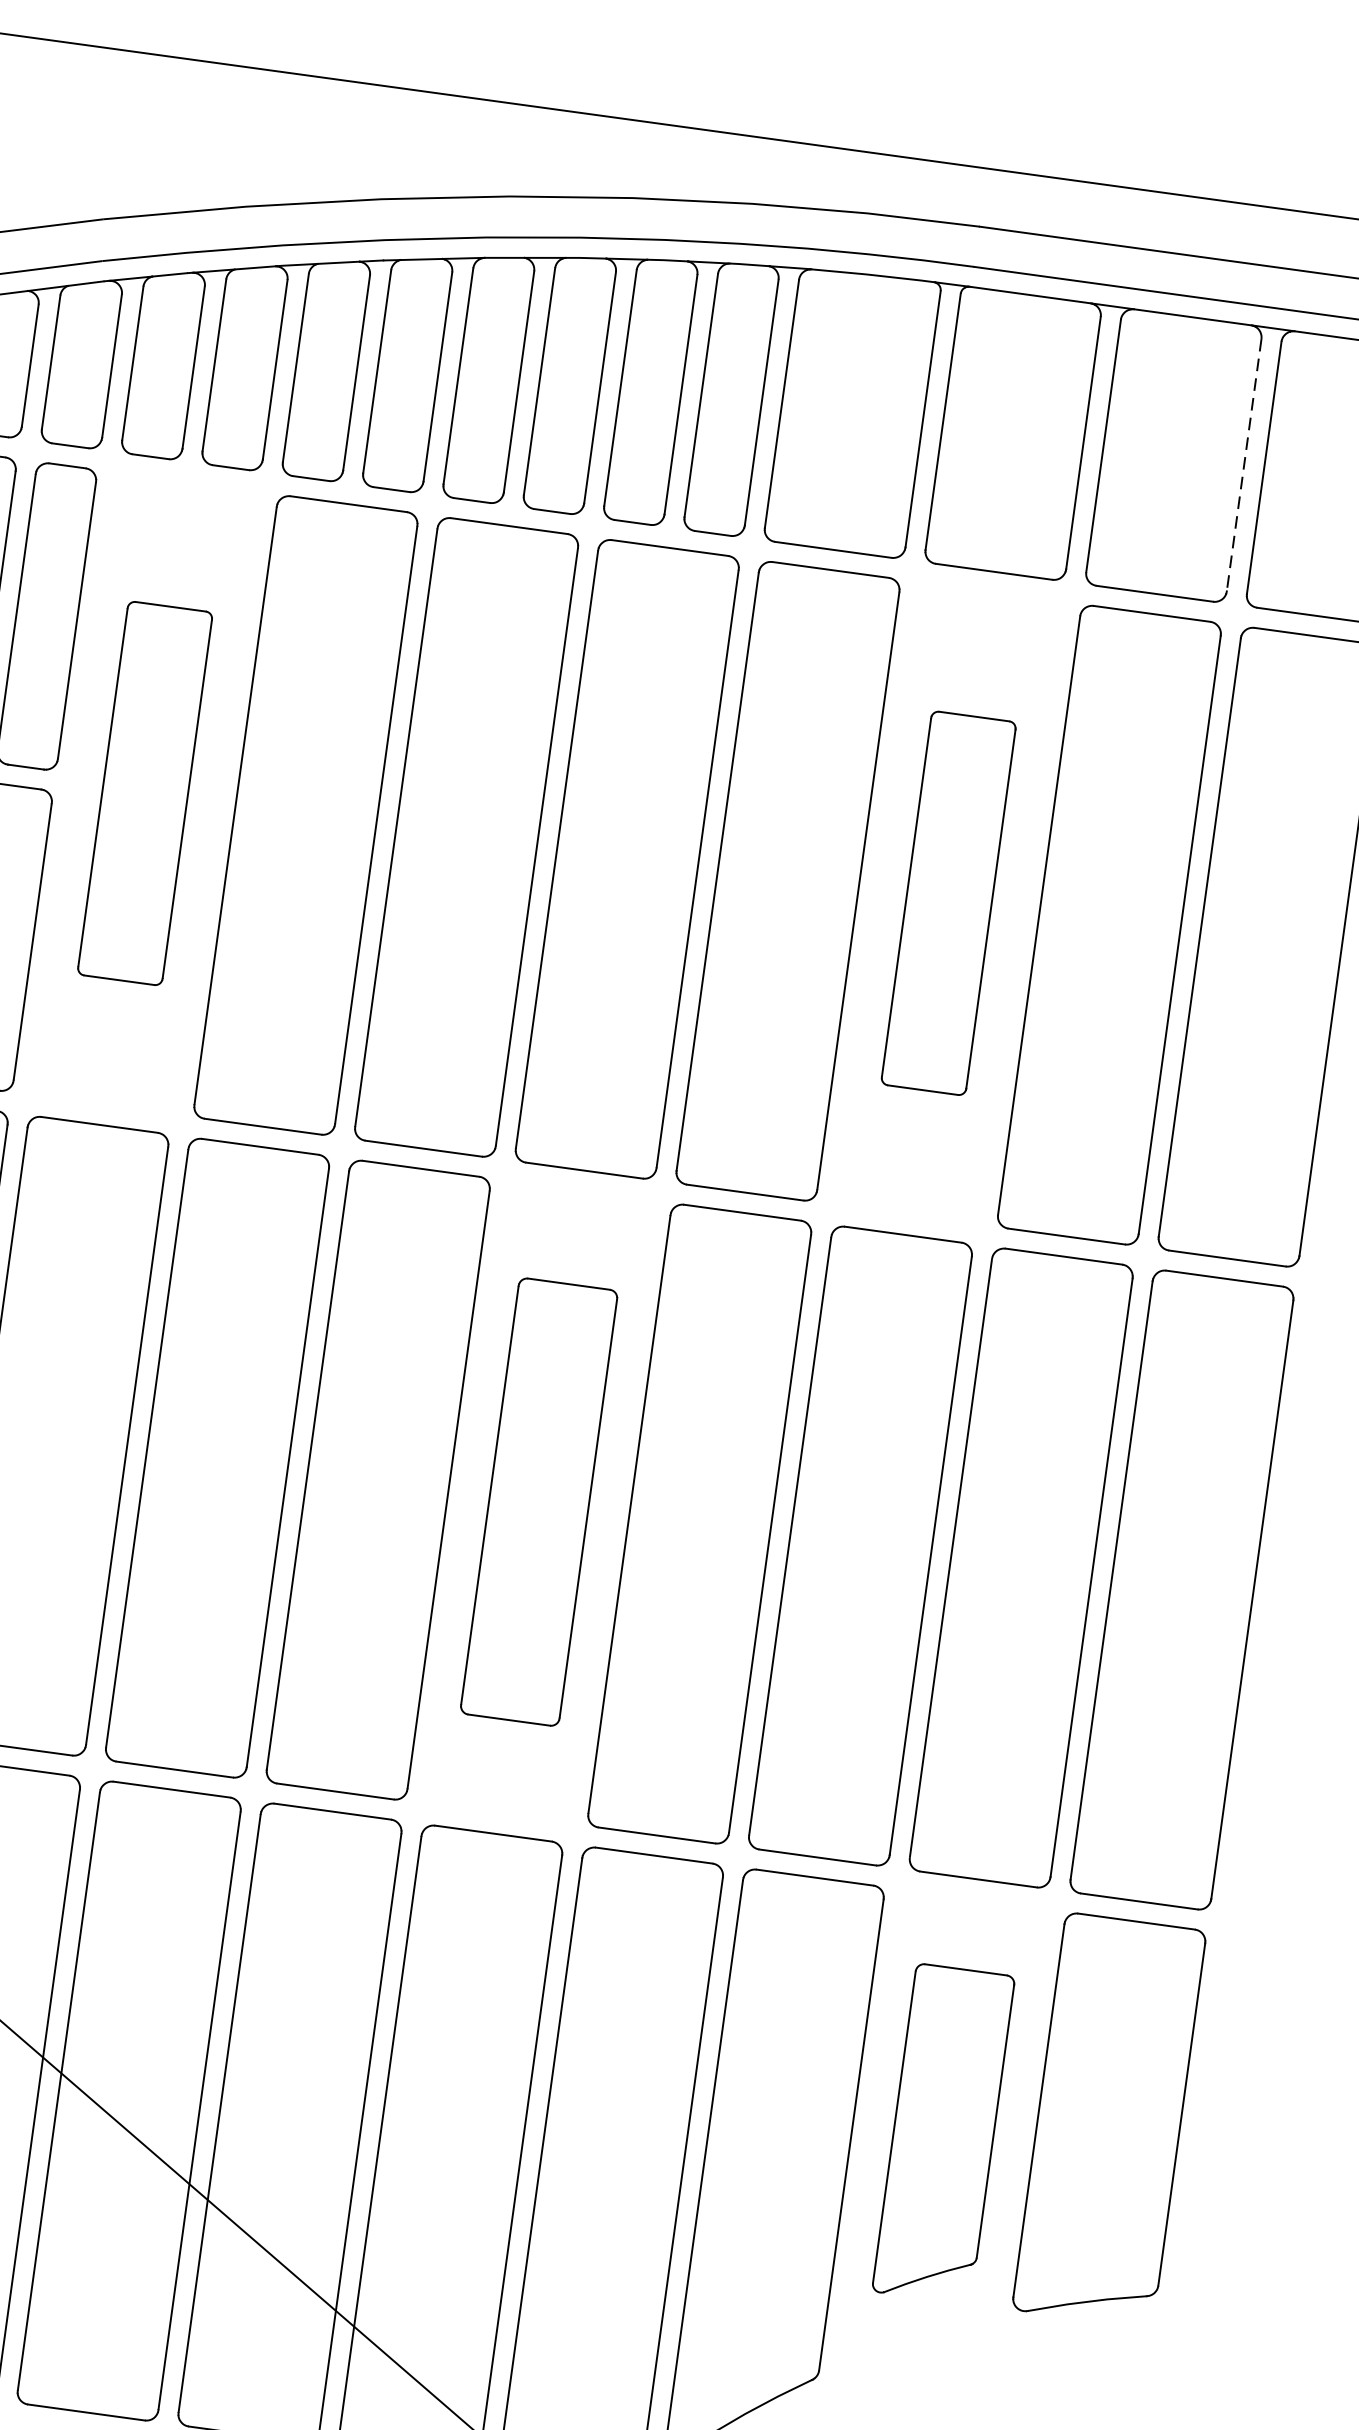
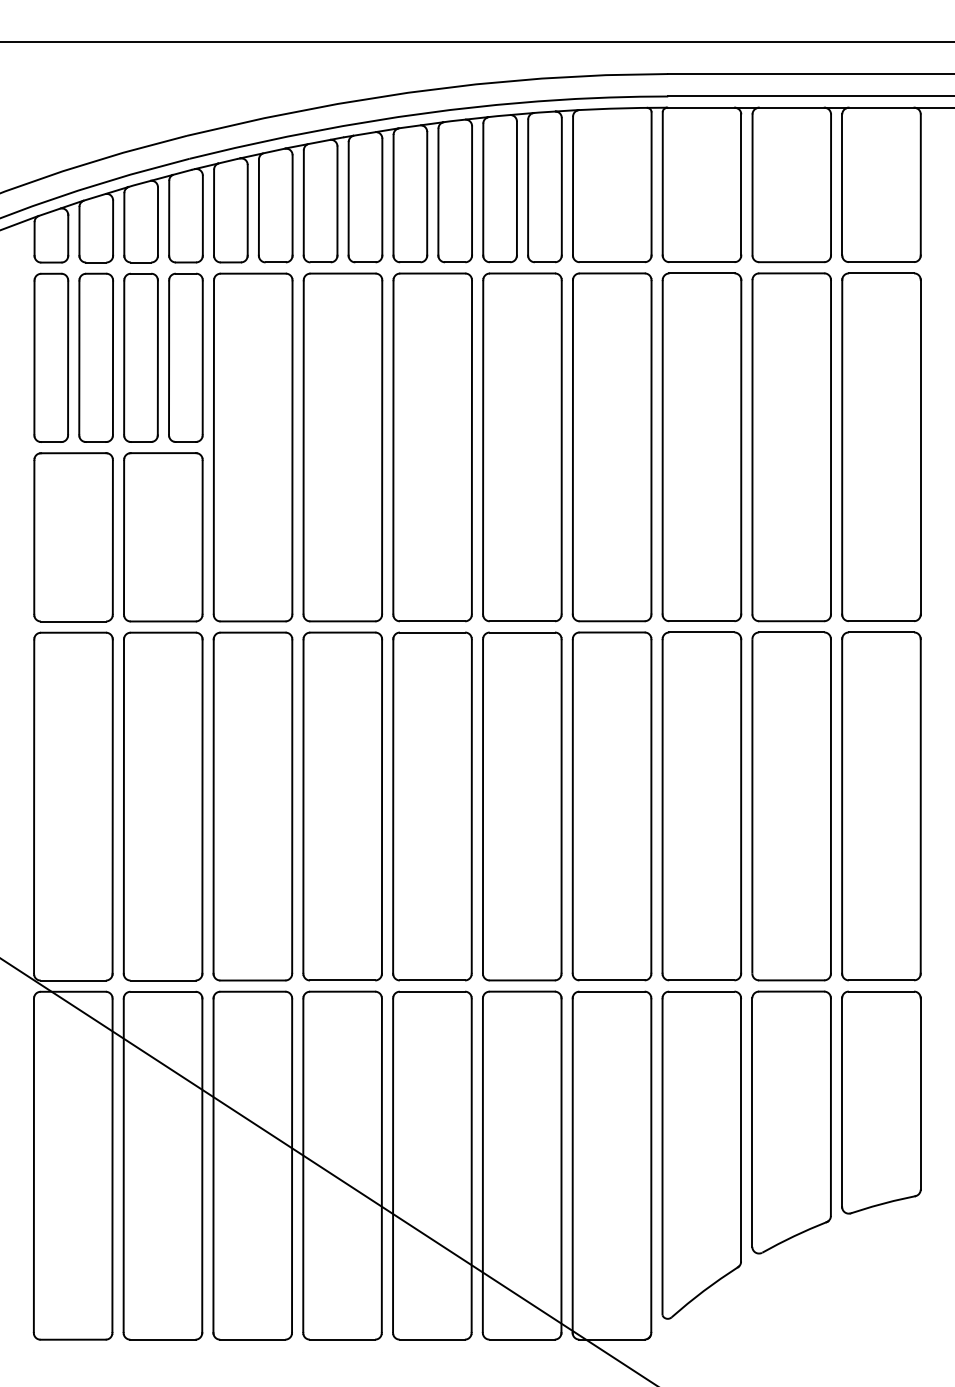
line: (1245, 464) -> (831, 184), dashed -> solid
part: (144, 793) -> (252, 447), size x1.67
part: (947, 903) -> (701, 447), size x1.67
part: (539, 1502) -> (522, 806), size x1.43
part: (943, 2133) -> (791, 1122), size x1.43

